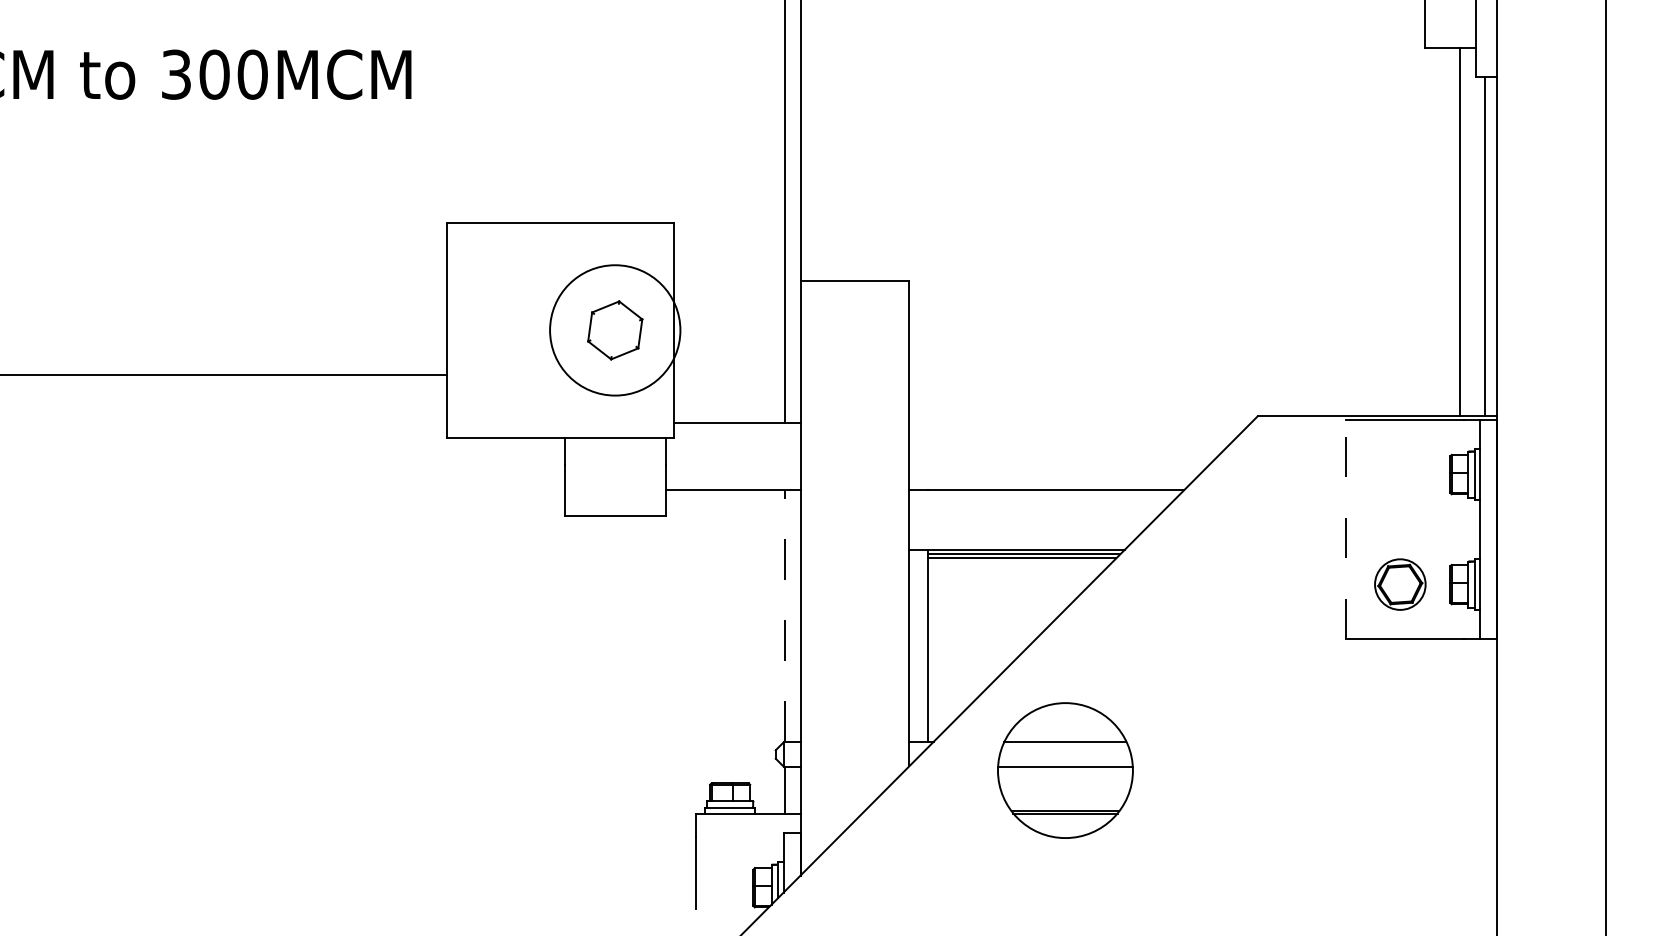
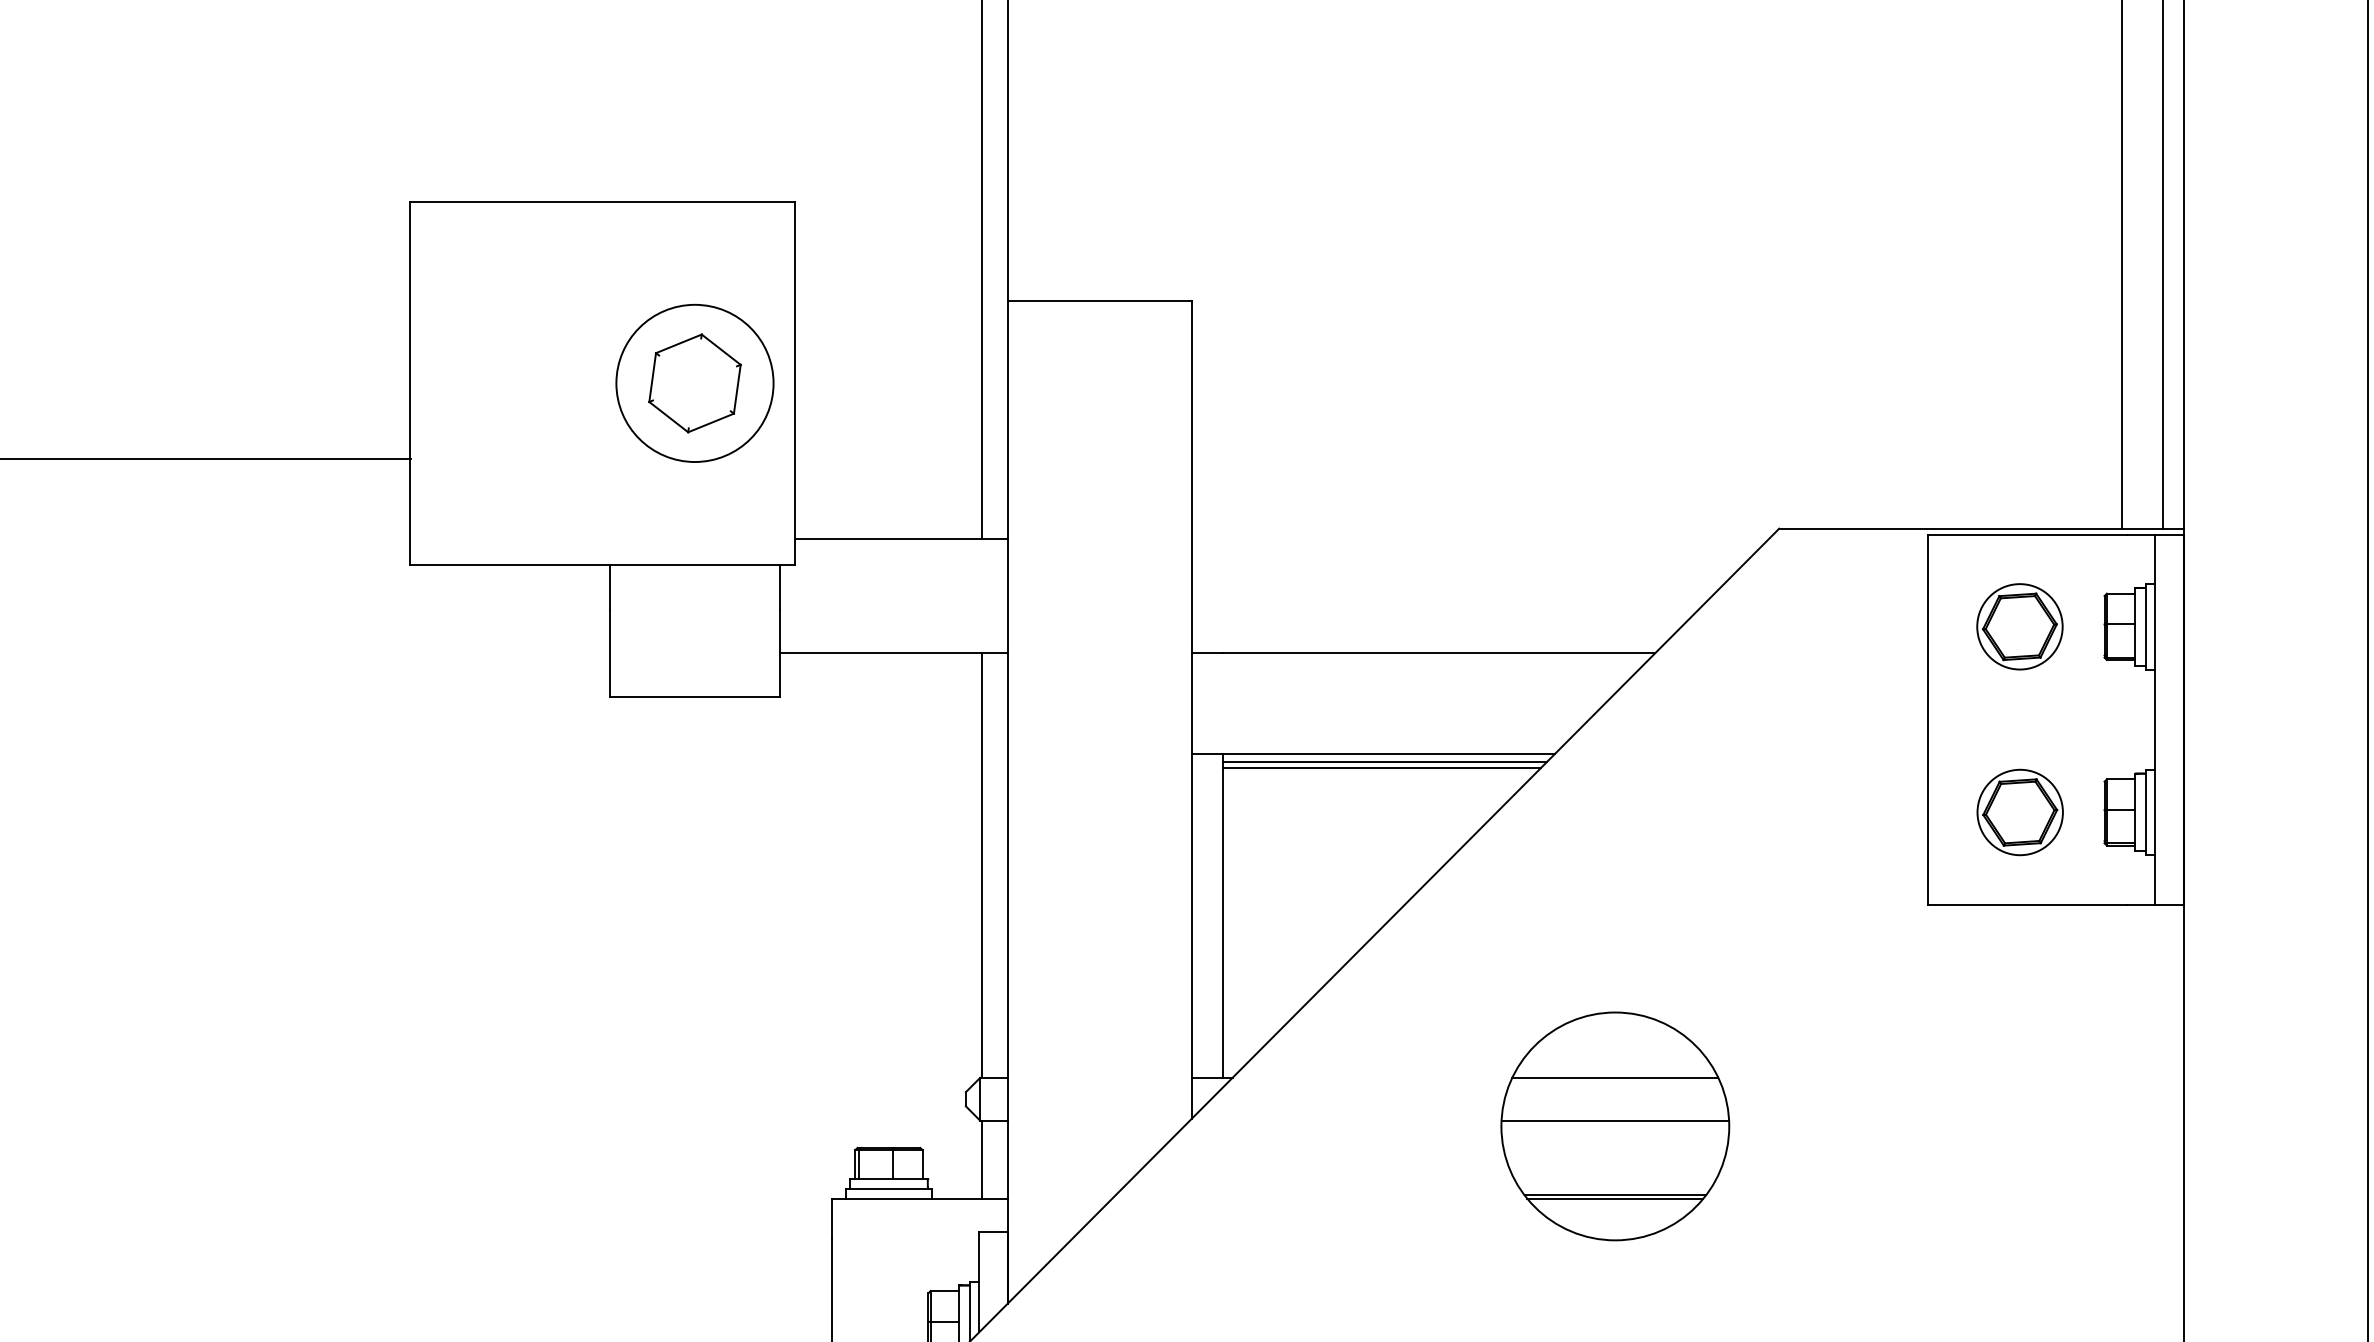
circle: (614, 329) -> (693, 381), size x0.71
part: (1400, 474) -> (2020, 626), added
line: (1345, 529) -> (1927, 719), dashed -> solid
line: (784, 616) -> (980, 866), dashed -> solid
part: (1065, 770) -> (1615, 1126), moved

